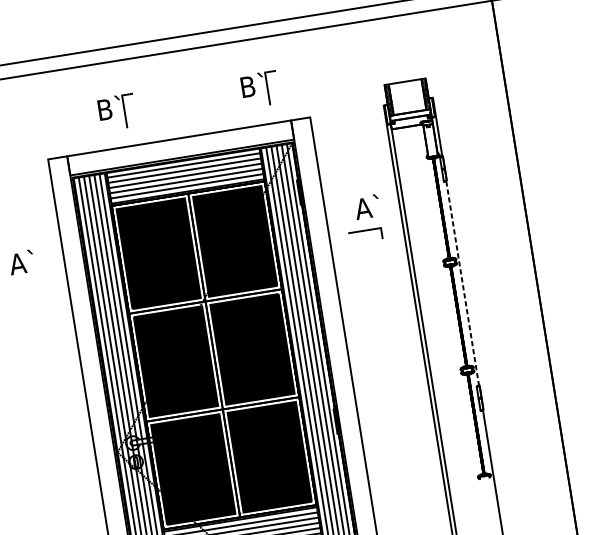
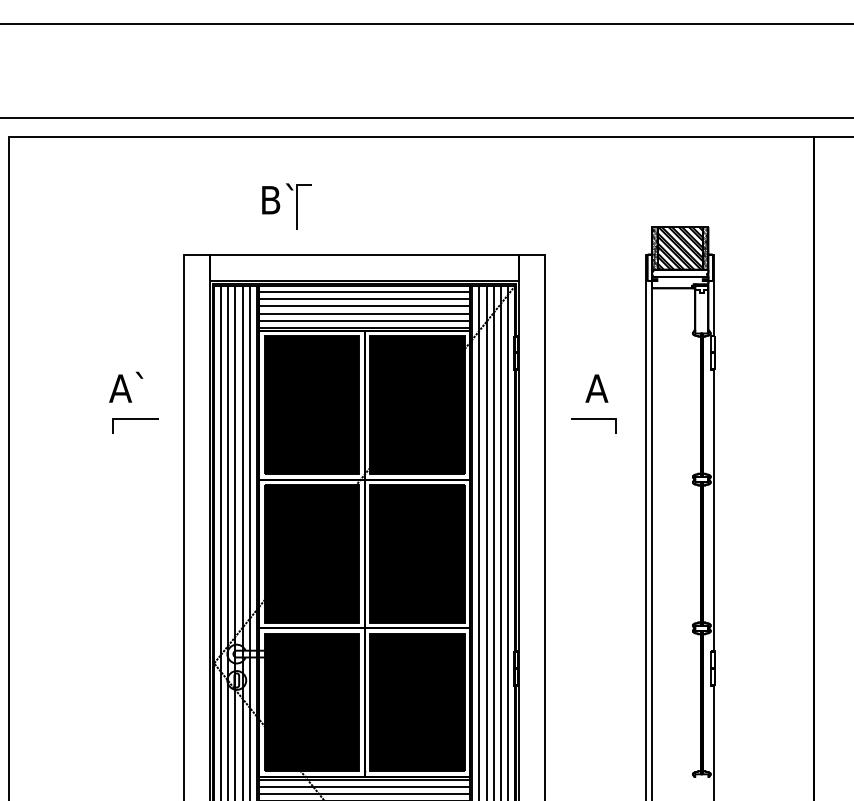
part: (259, 89) -> (483, 206), removed
hatch: (407, 97) -> (679, 248), added
text: (375, 196) -> (615, 374), A` -> A
line: (462, 283) -> (714, 510), dashed -> solid
curve: (32, 284) -> (135, 419), added

